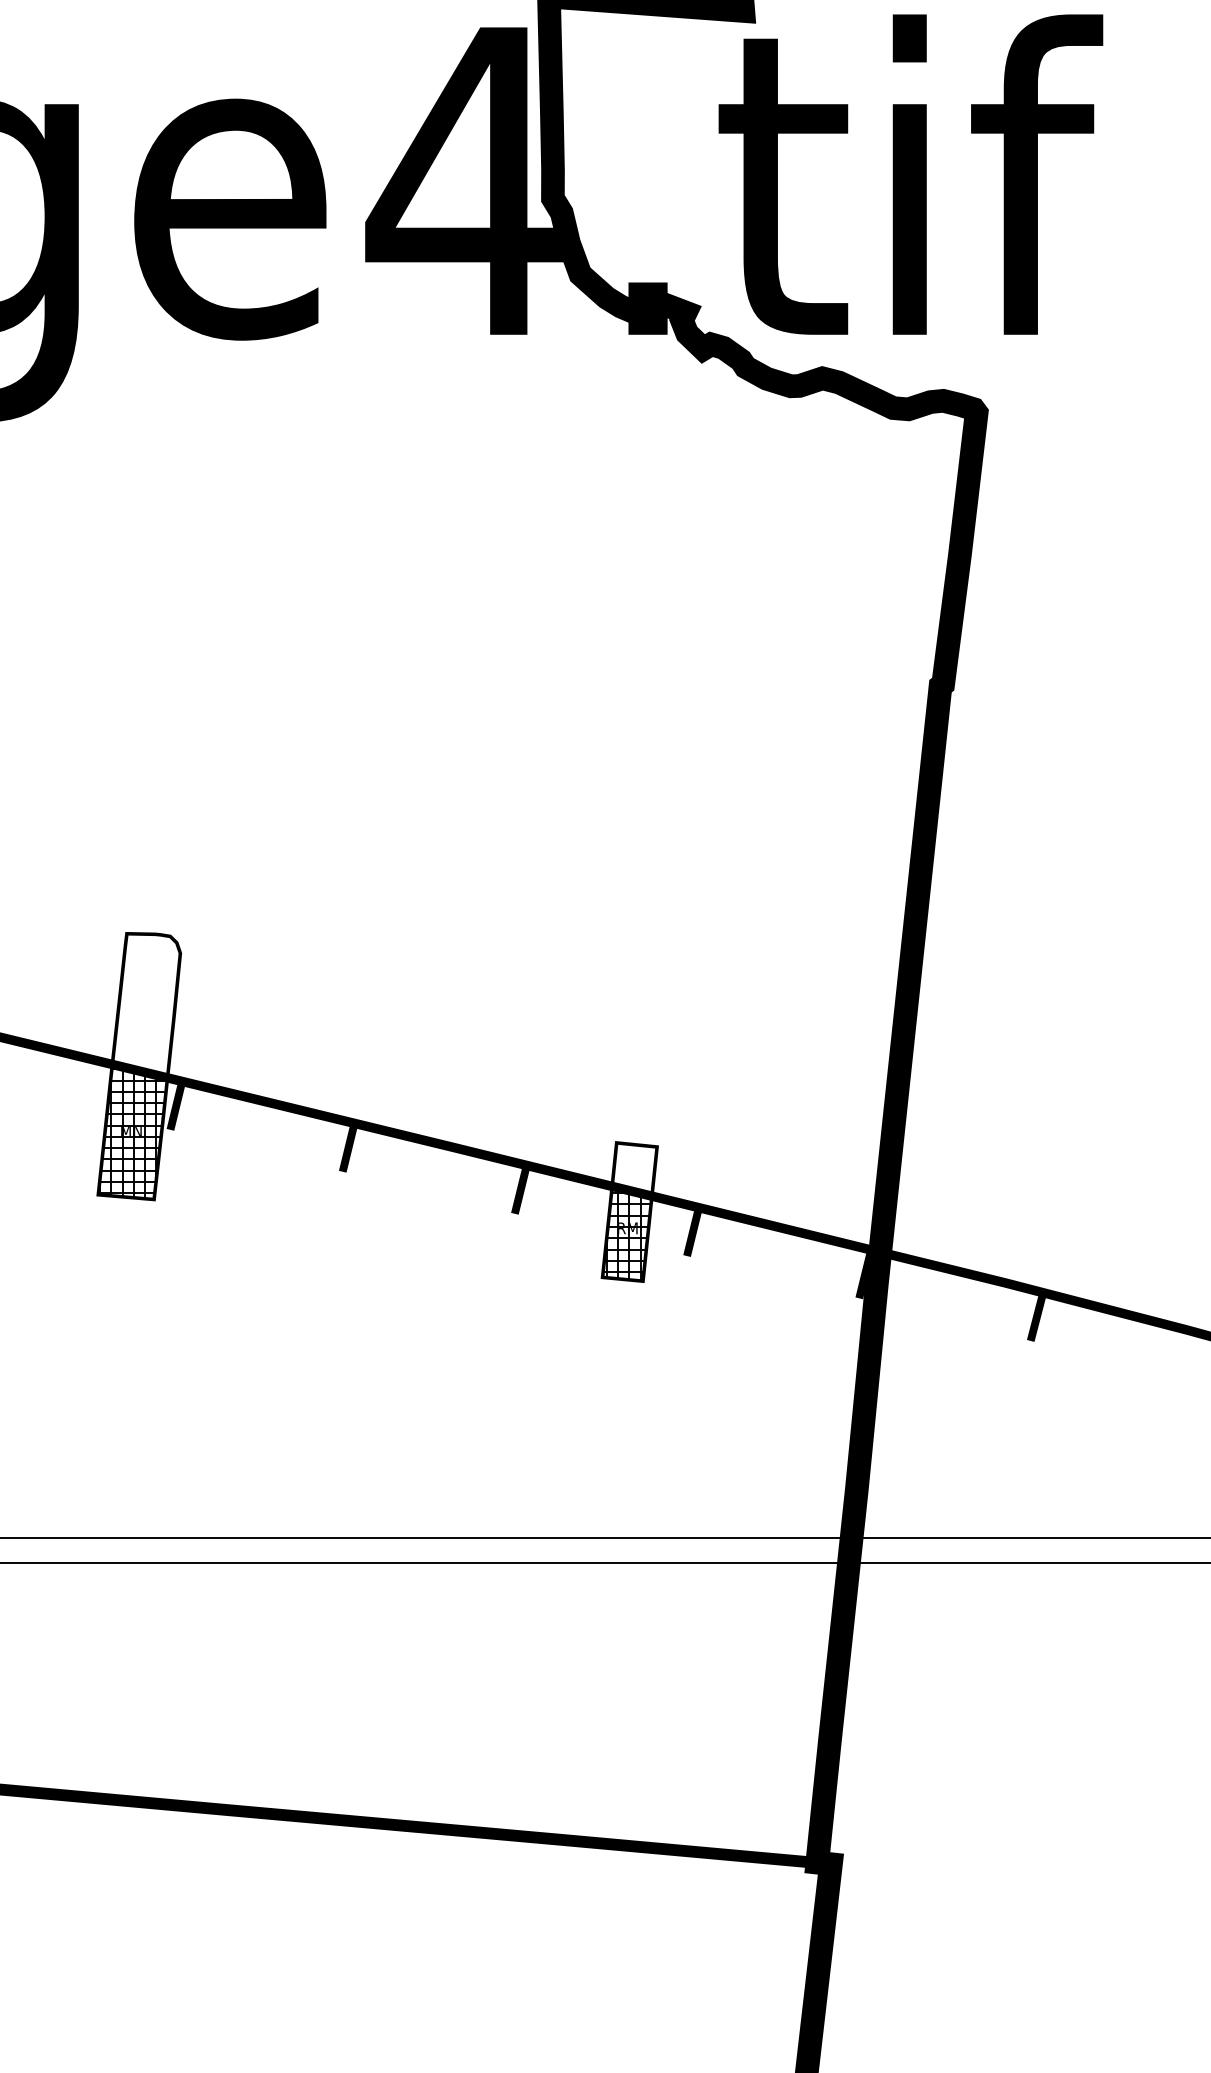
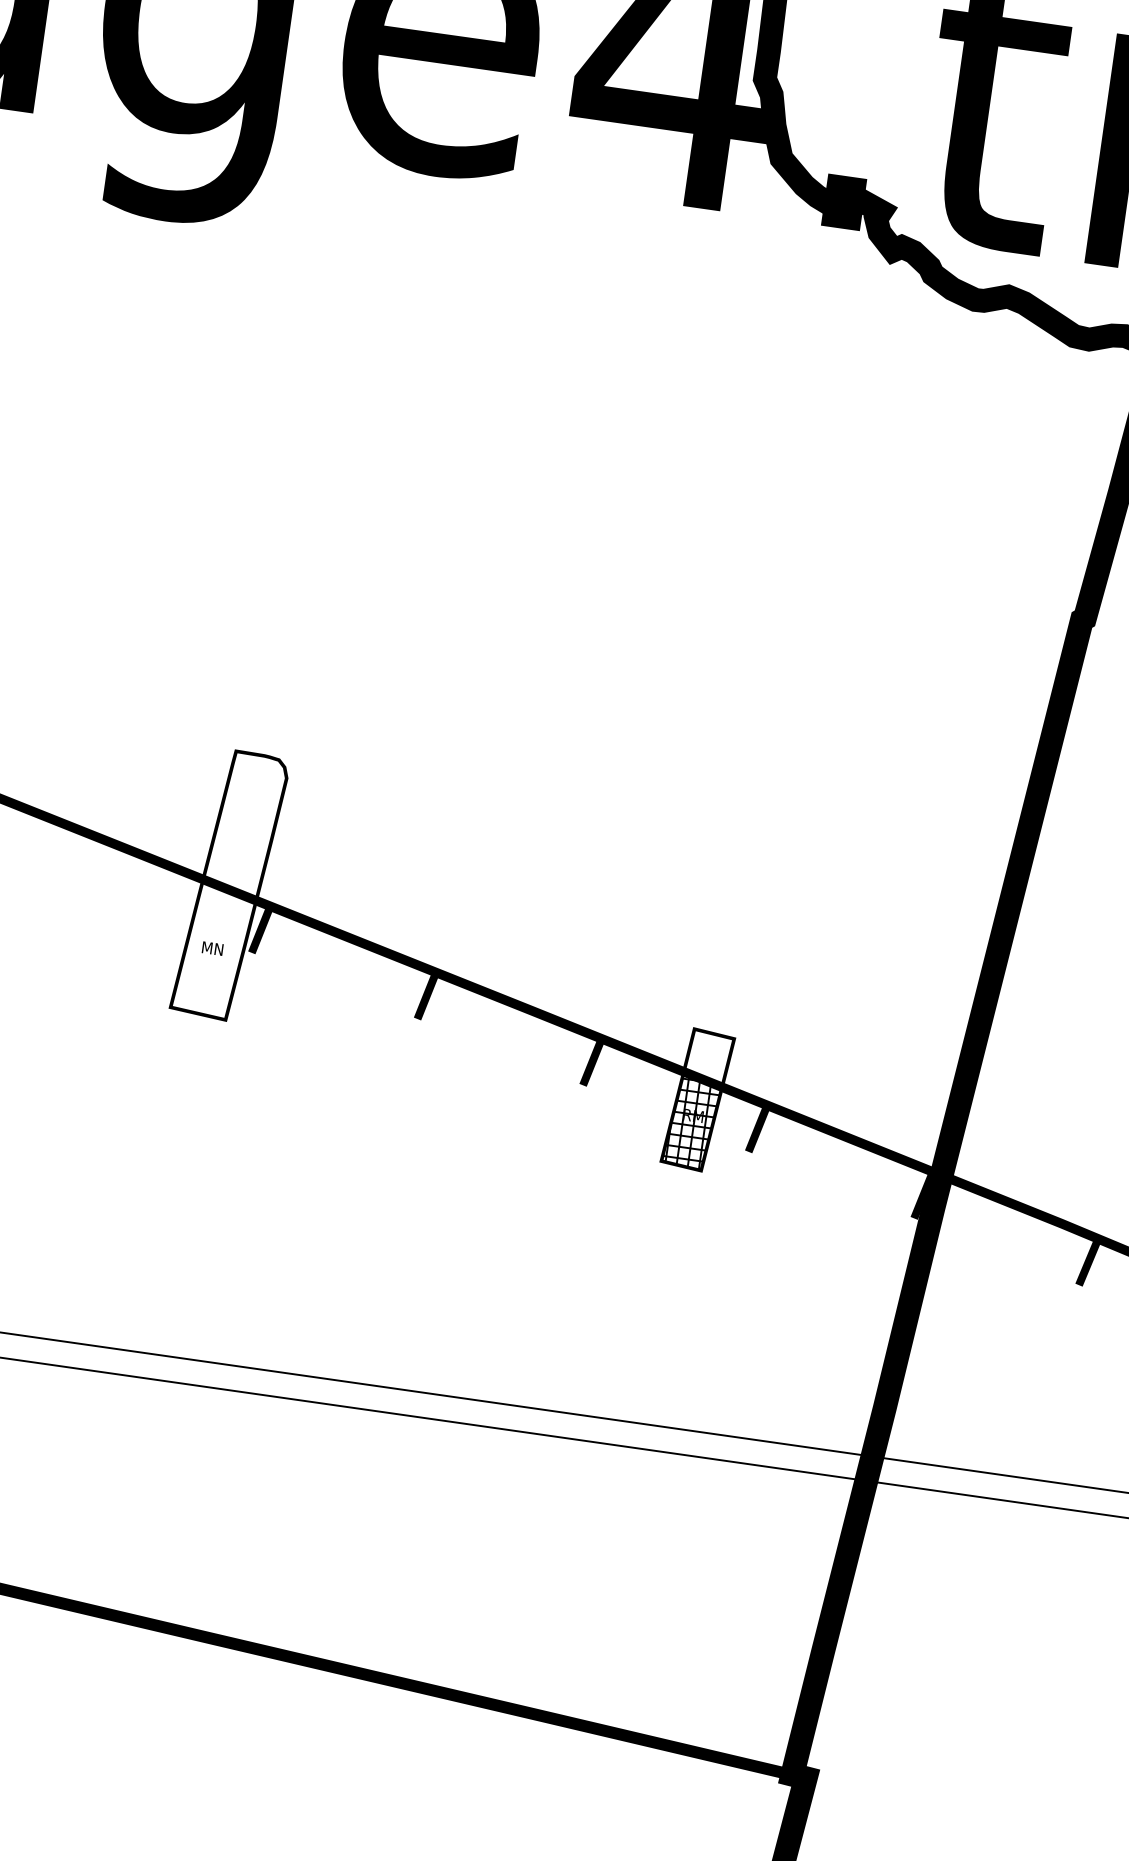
hatch: (132, 1132) -> (213, 950), removed

